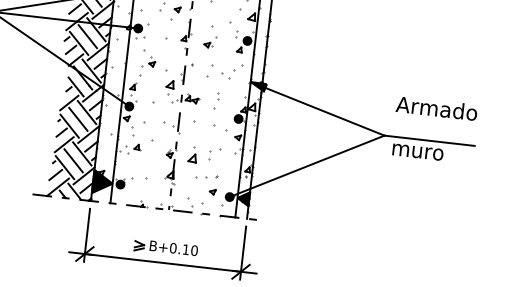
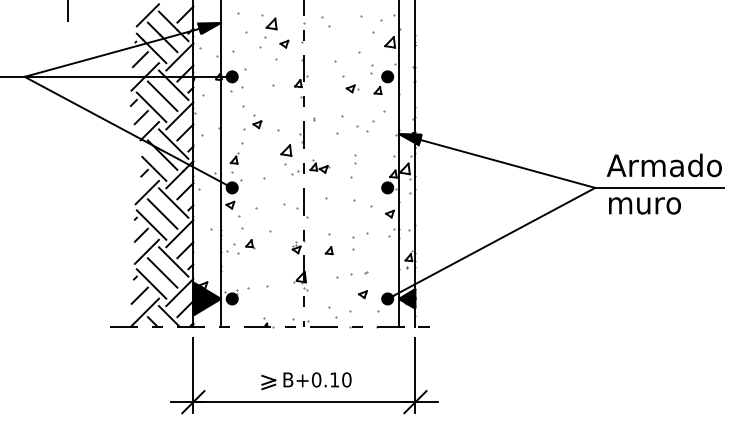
part: (208, 44) -> (352, 88), moved
text: (436, 108) -> (663, 165), moved
part: (192, 158) -> (328, 250), size x0.62

